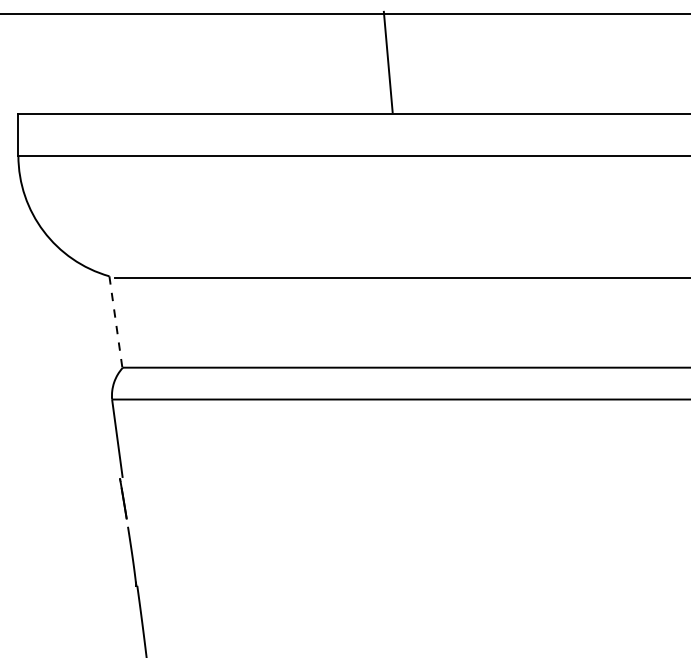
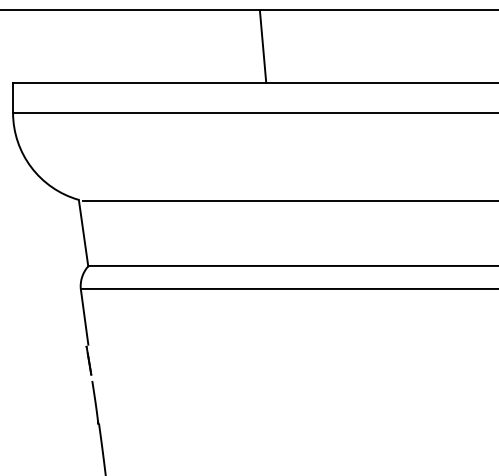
line: (387, 61) -> (262, 46), moved
line: (116, 322) -> (83, 233), dashed -> solid

